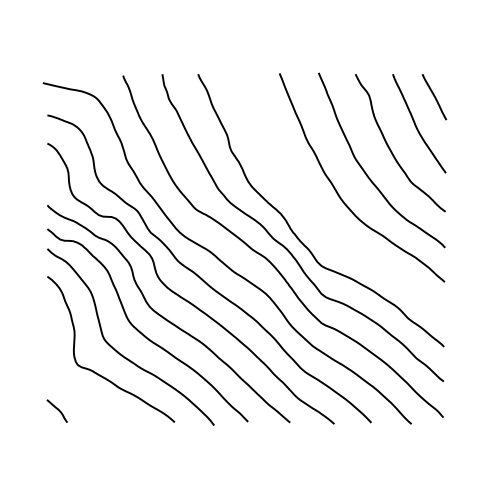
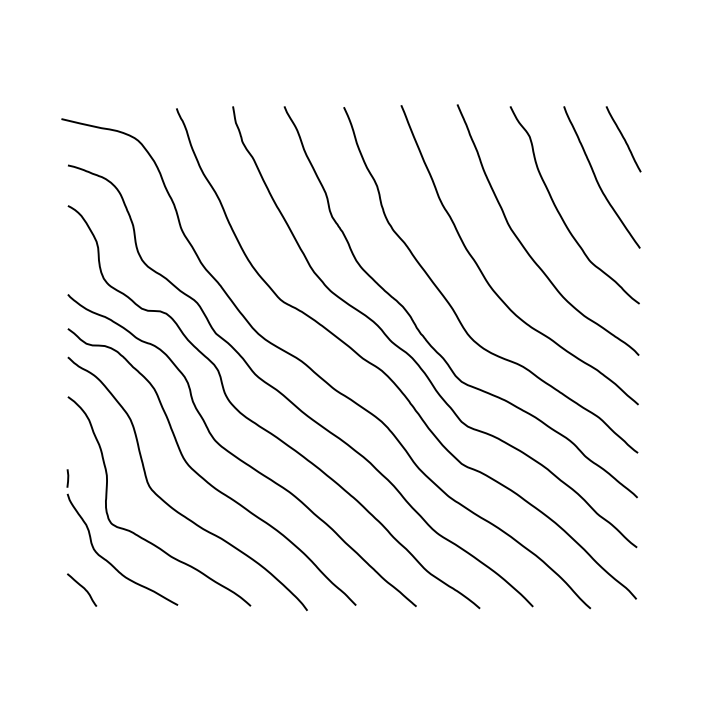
curve: (315, 213) -> (452, 306), added
part: (74, 389) -> (106, 558), added

